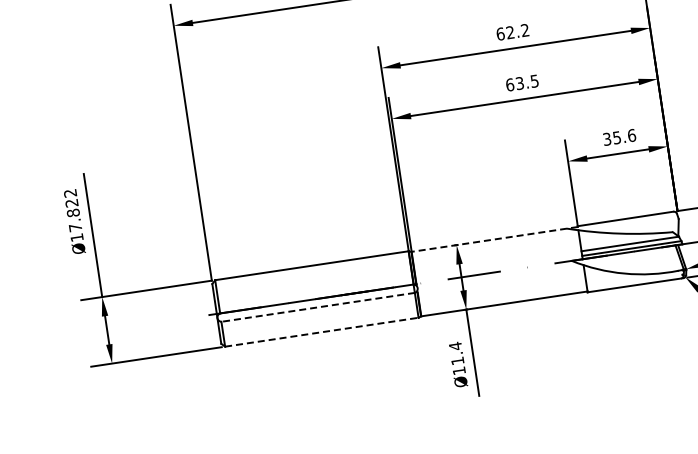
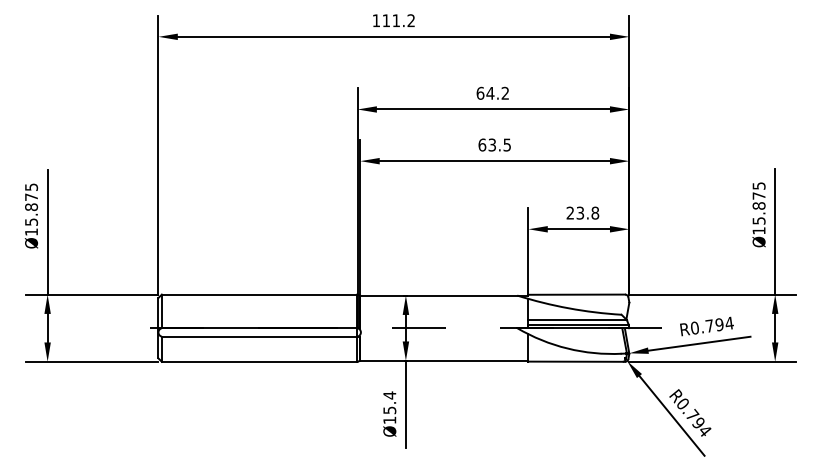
text: (510, 31) -> (490, 92), 62.2 -> 64.2
text: (619, 136) -> (582, 212), 35.6 -> 23.8
text: (72, 210) -> (31, 204), Ø17.822 -> Ø15.875
line: (493, 239) -> (443, 295), dashed -> solid
line: (317, 307) -> (259, 336), dashed -> solid
line: (321, 331) -> (259, 361), dashed -> solid
text: (457, 361) -> (389, 410), Ø11.4 -> Ø15.4

